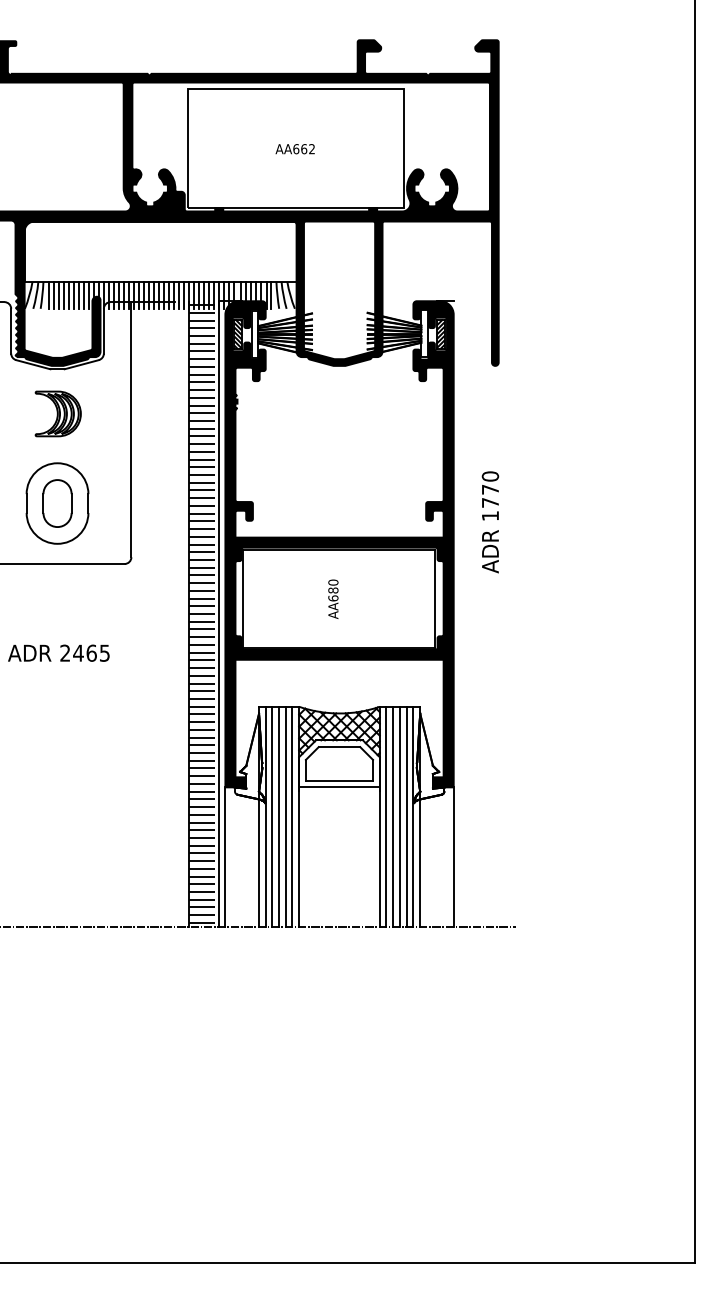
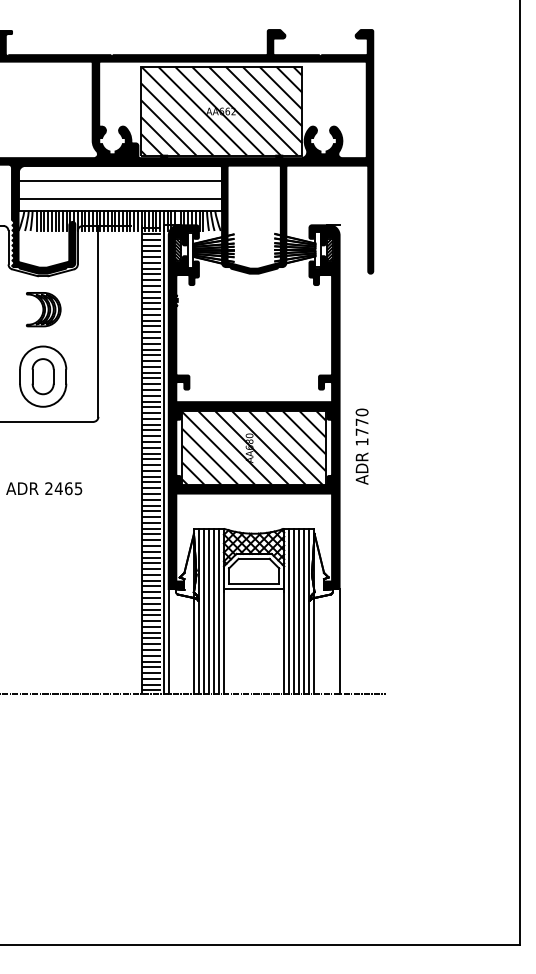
hatch: (295, 147) -> (221, 110), added
line: (160, 241) -> (120, 180), added
line: (160, 265) -> (120, 198), added
text: (489, 522) -> (361, 446), moved
hatch: (338, 598) -> (253, 447), added

